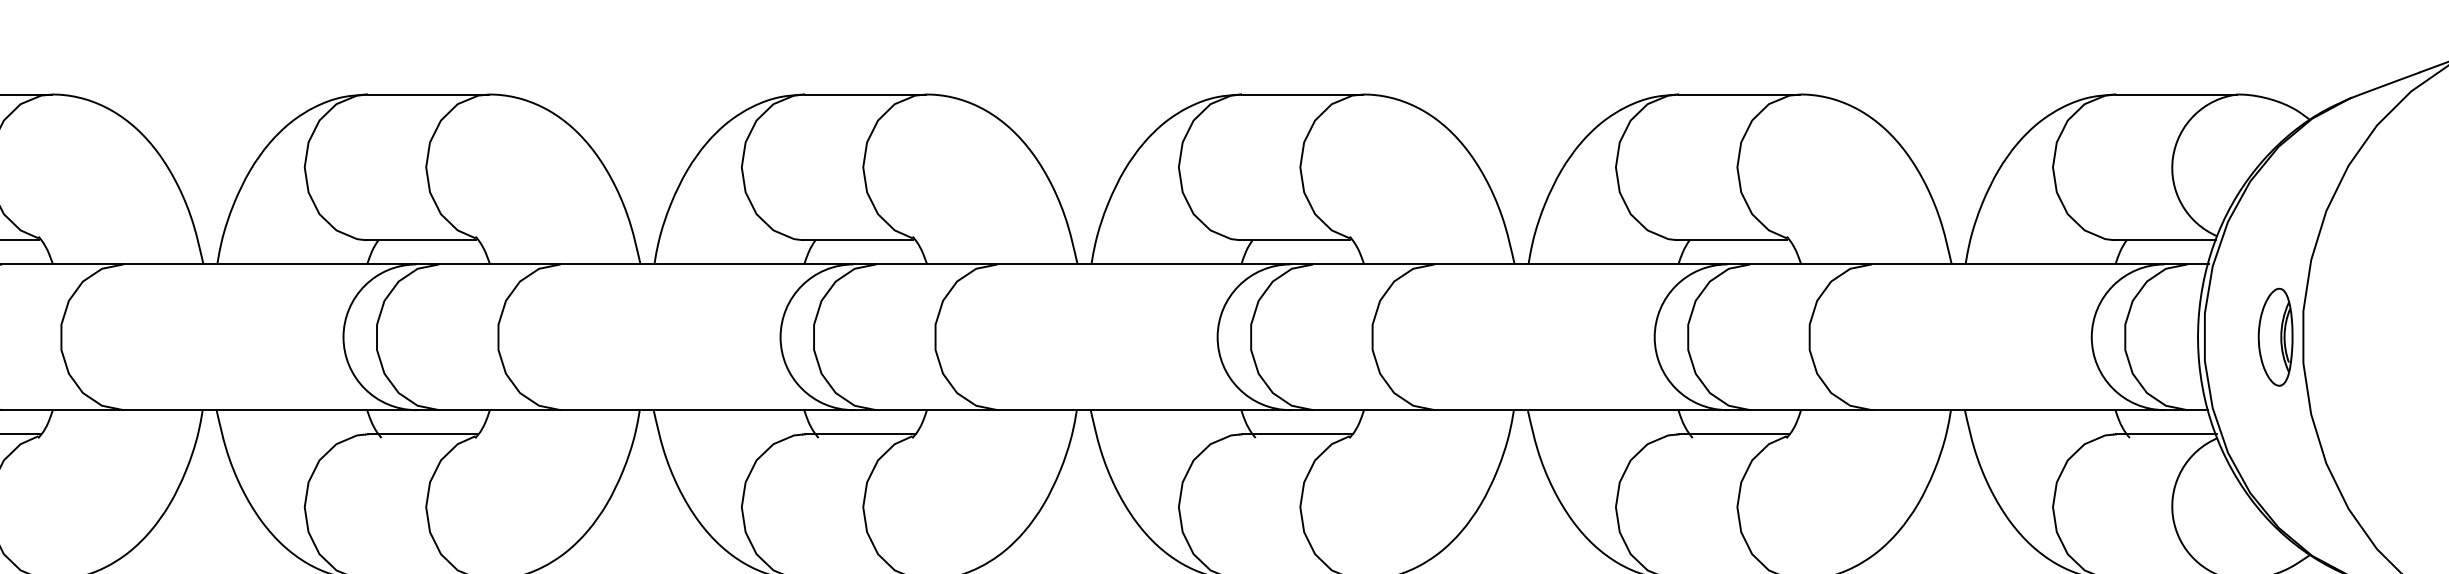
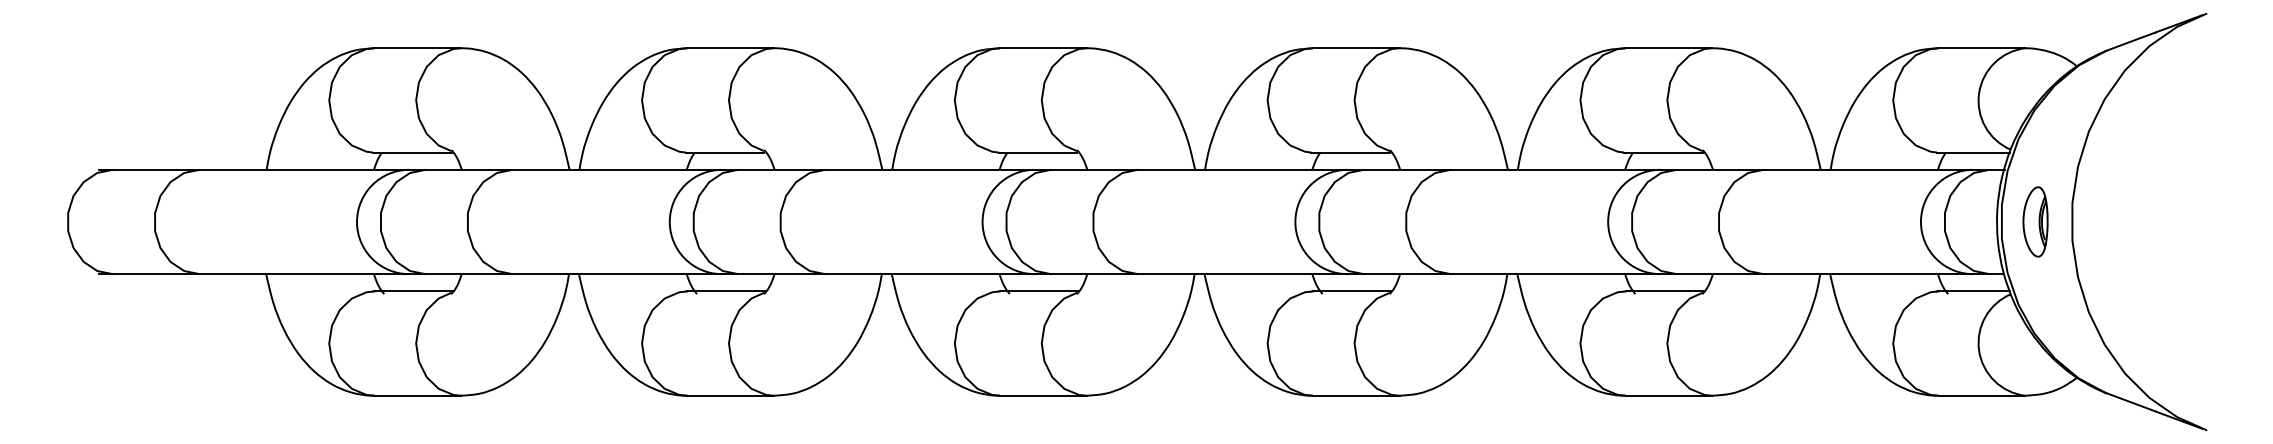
part: (2275, 336) -> (2035, 221), moved

